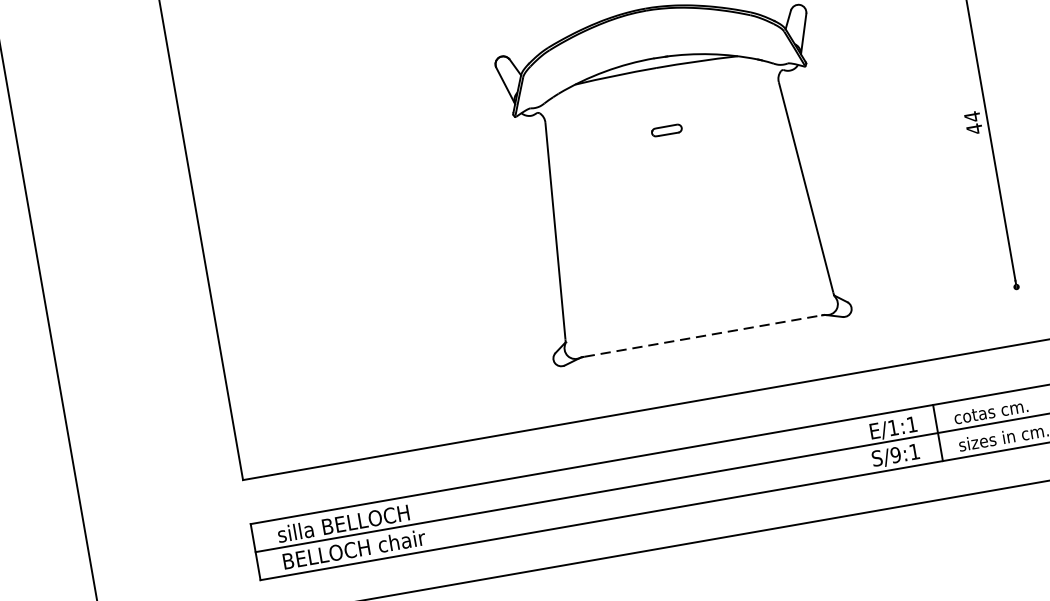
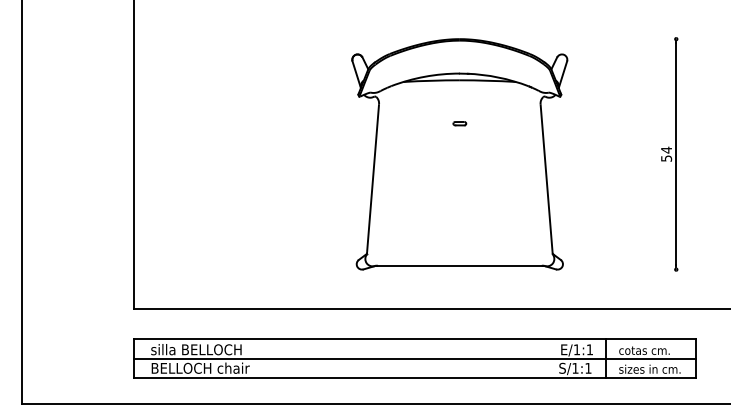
text: (974, 128) -> (666, 158), 44 -> 54
part: (666, 130) -> (459, 123), size x0.62
line: (702, 335) -> (459, 265), dashed -> solid
text: (895, 453) -> (575, 367), S/9:1 -> S/1:1

